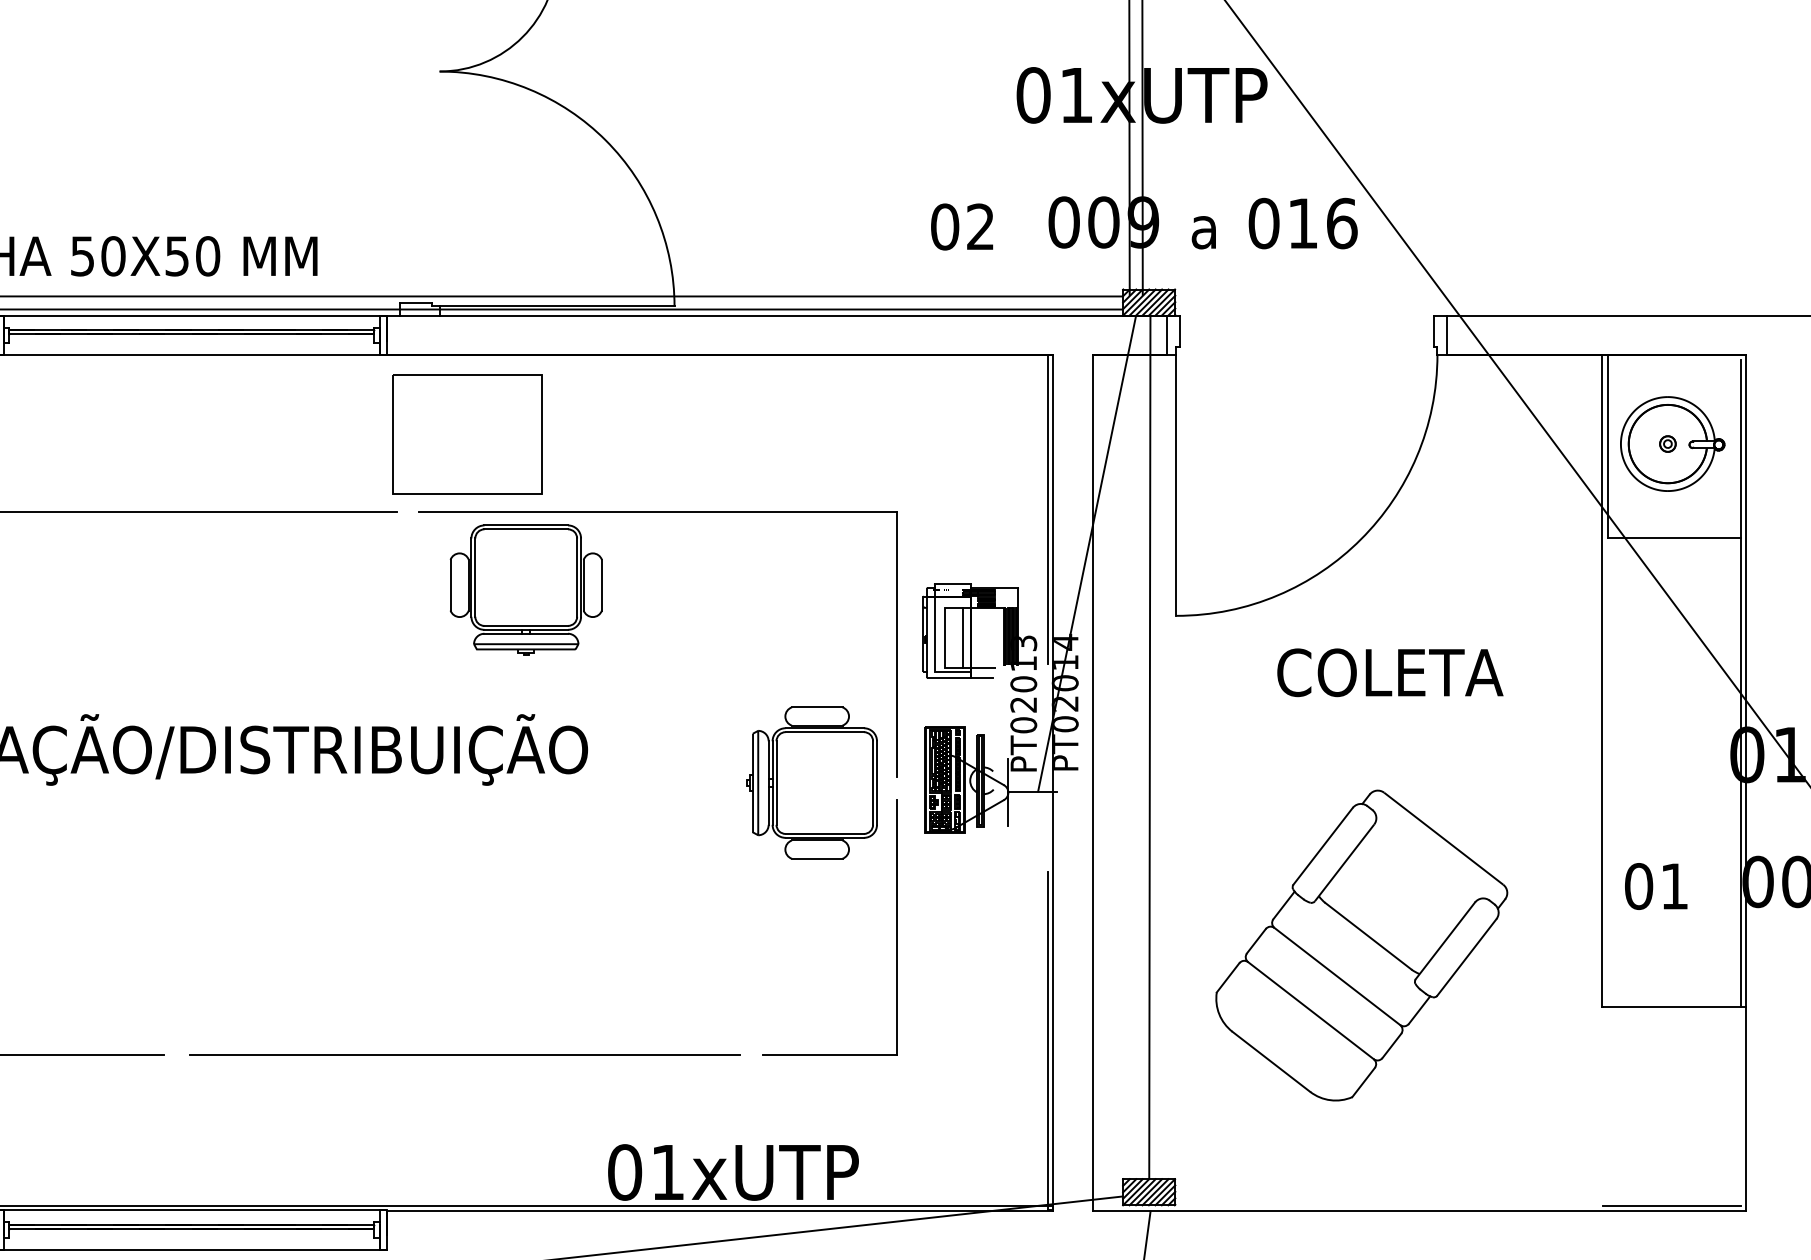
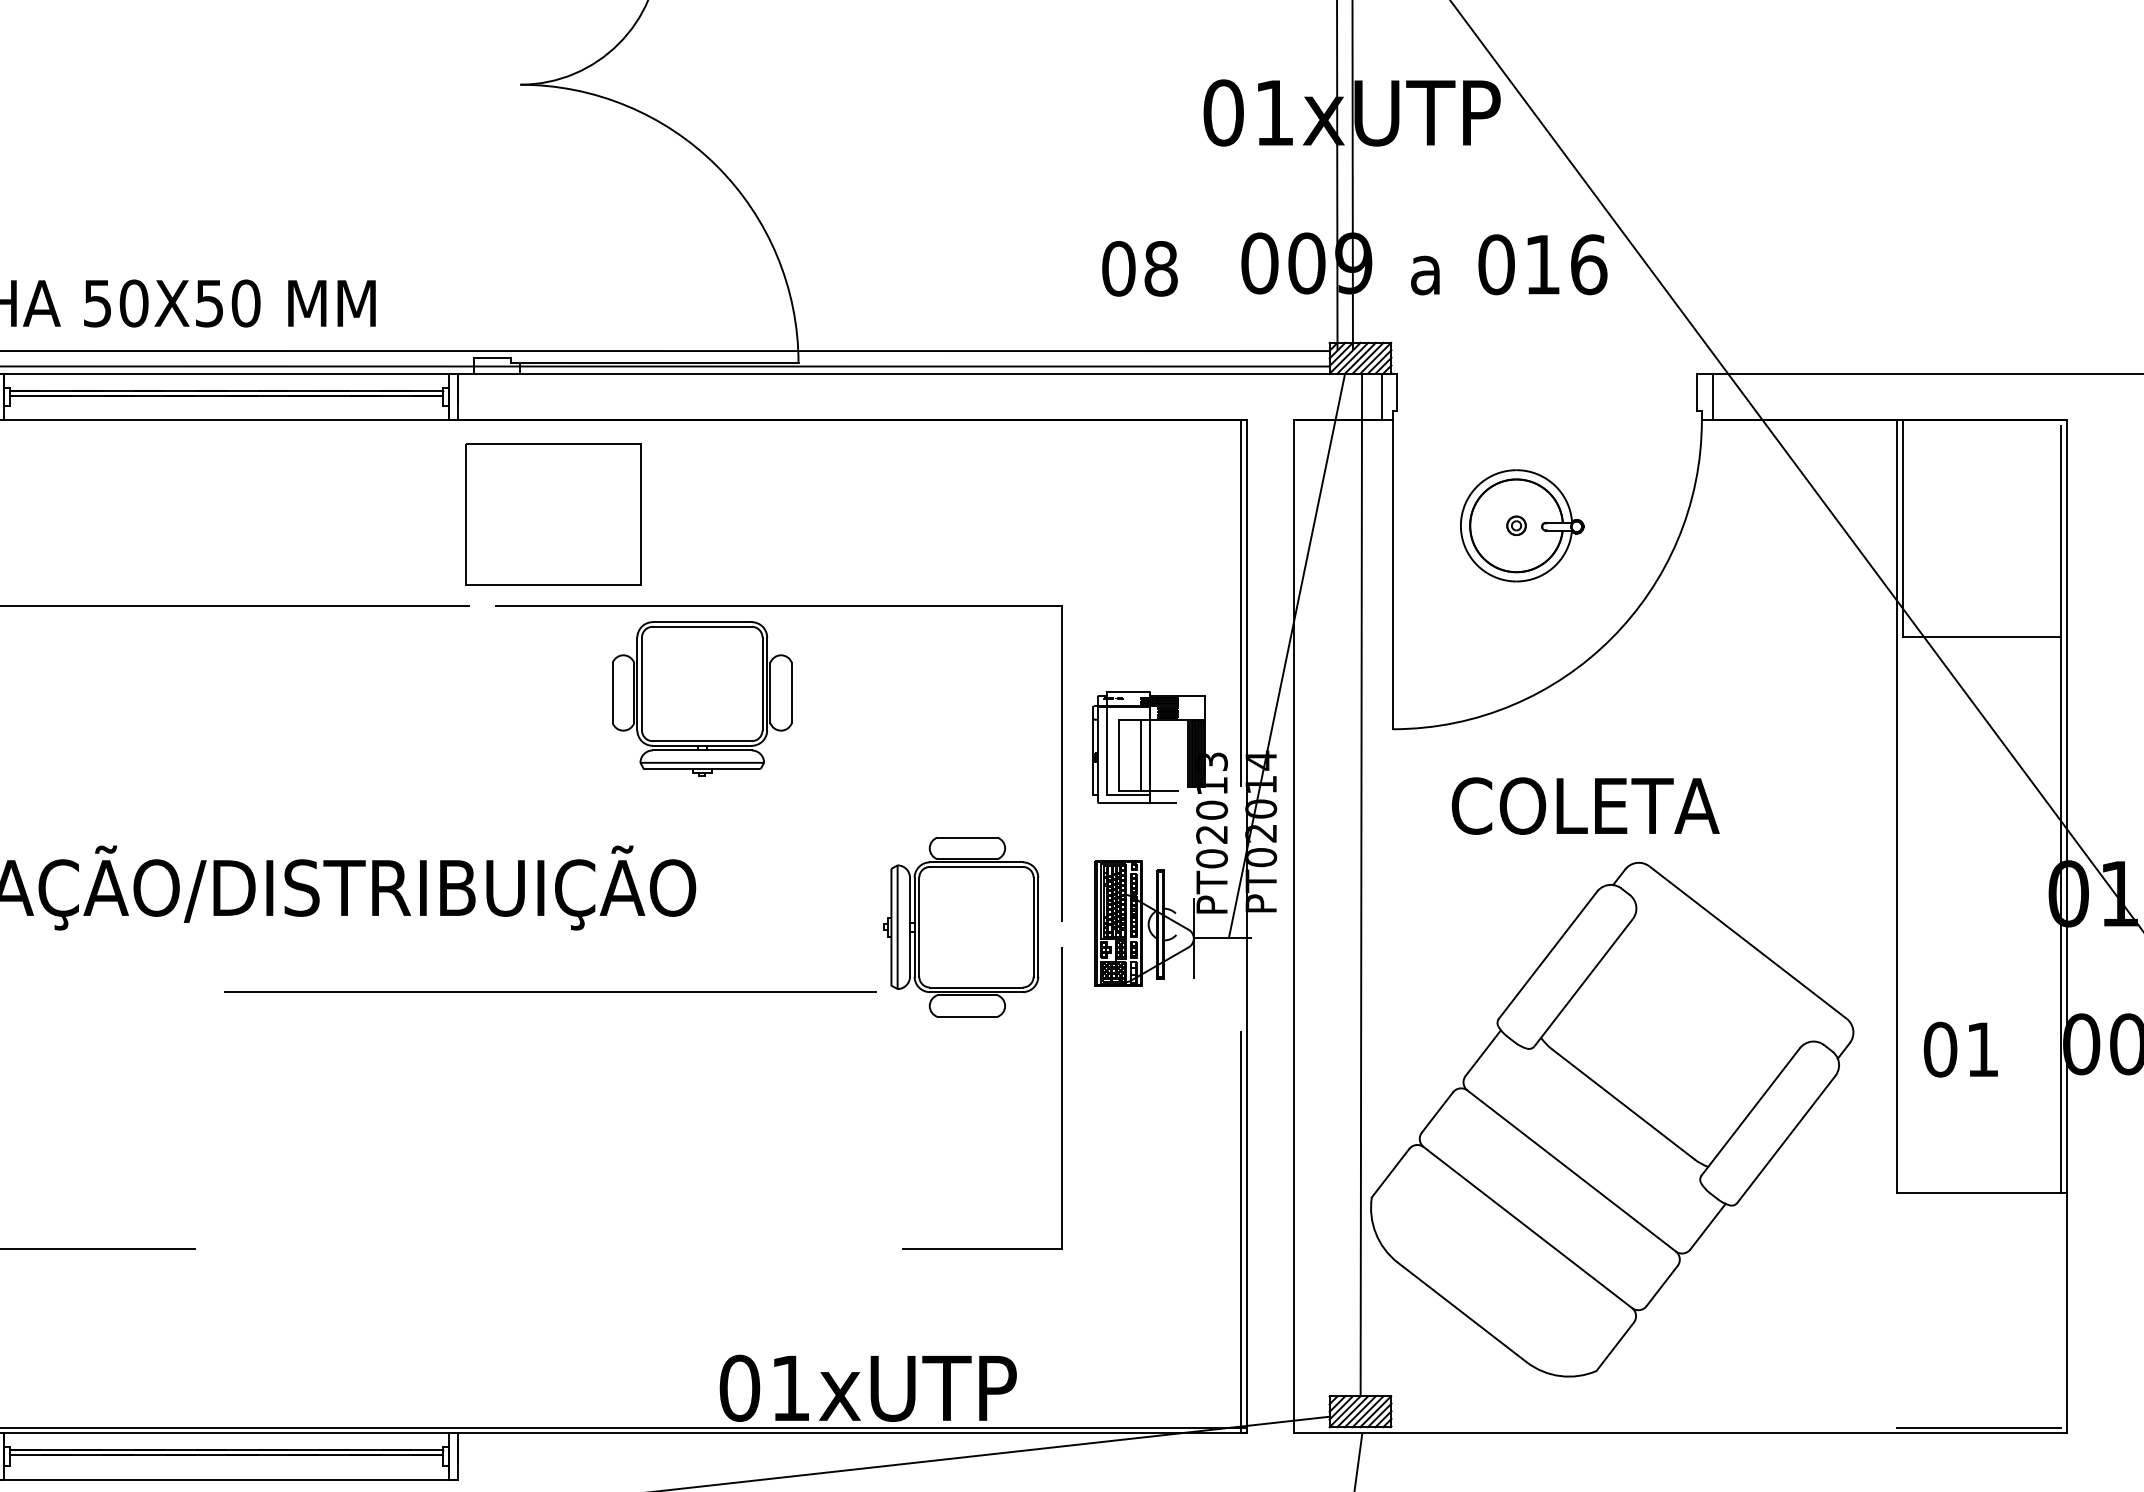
text: (980, 226) -> (1160, 268), 02 -> 08
part: (1672, 443) -> (1521, 525), moved
part: (525, 589) -> (701, 698), moved
text: (1390, 672) -> (1585, 805), moved
part: (1361, 945) -> (1611, 1119), size x1.4
line: (464, 1054) -> (549, 991), moved

